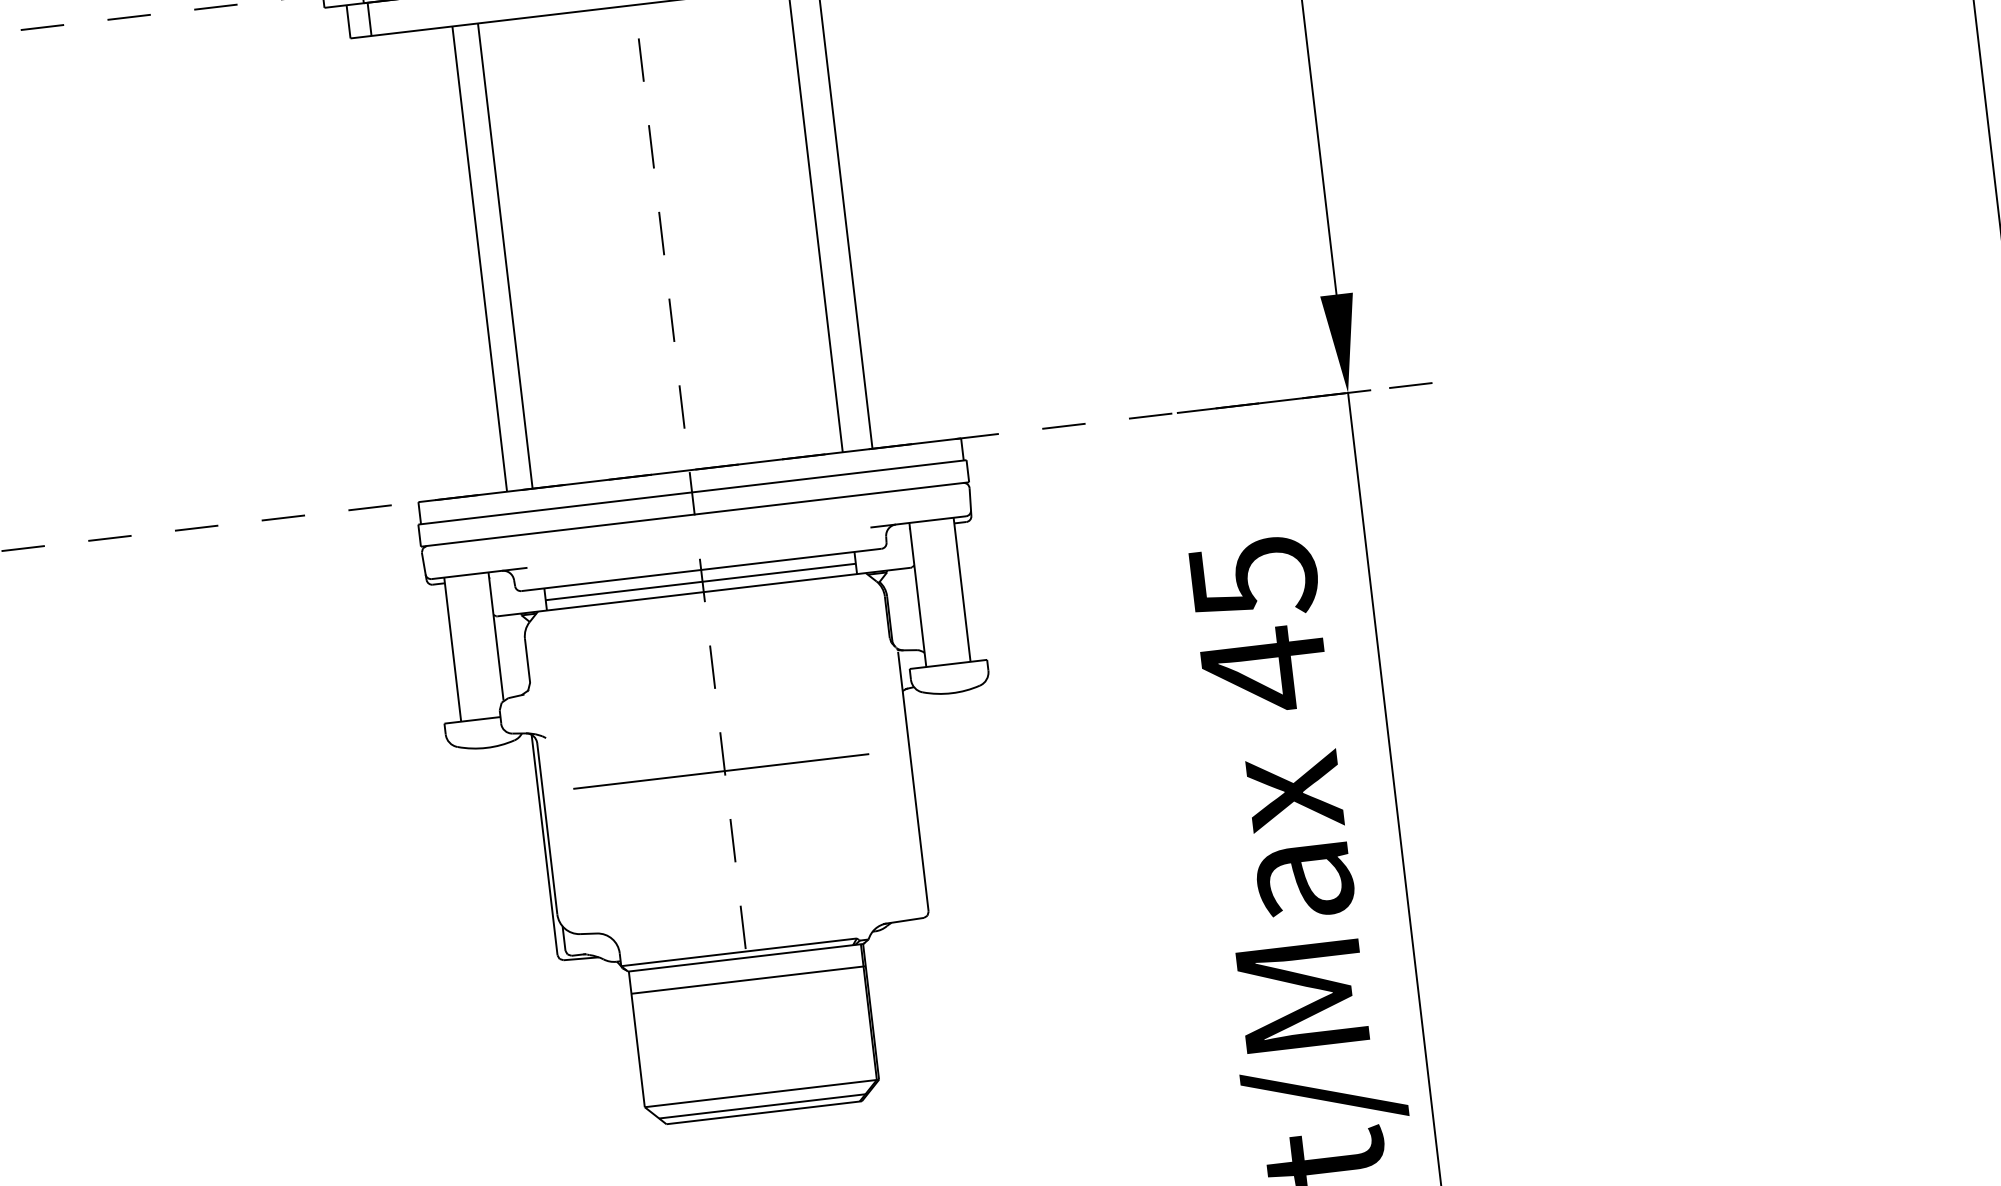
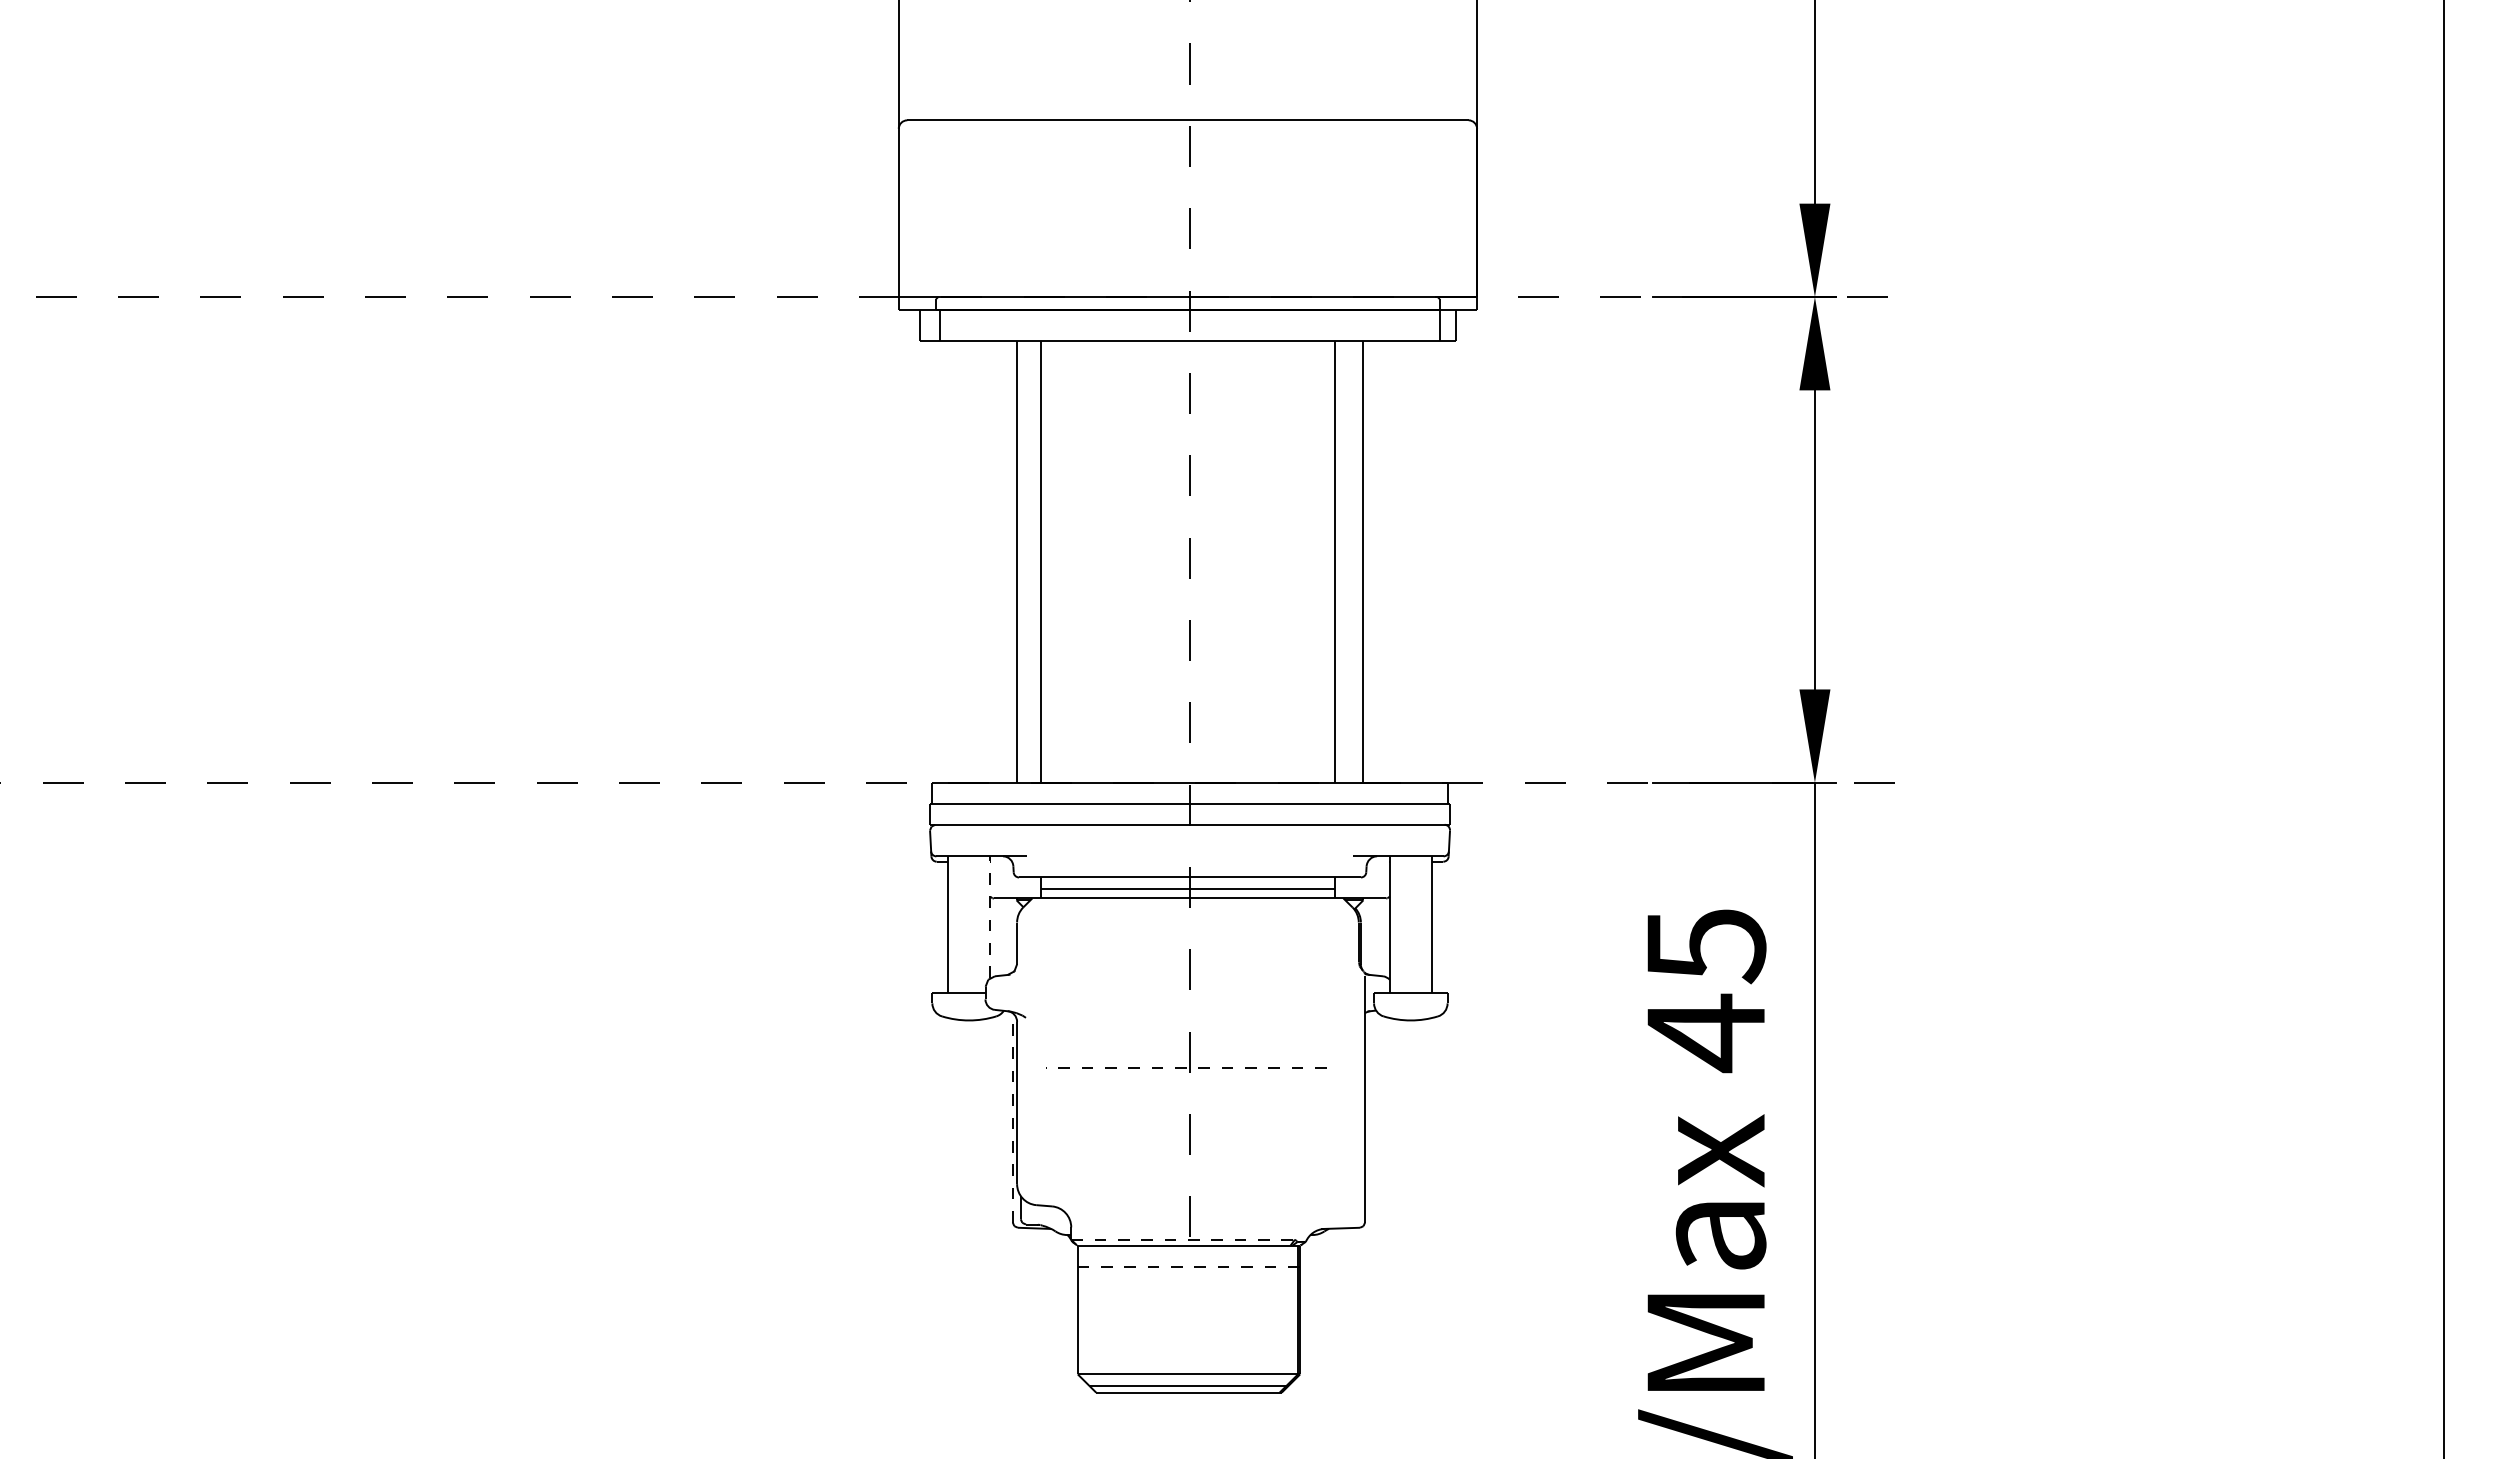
line: (496, 636) -> (990, 917), solid -> dashed
line: (720, 771) -> (1185, 1068), solid -> dashed
line: (544, 844) -> (1012, 1117), solid -> dashed
line: (739, 952) -> (1183, 1239), solid -> dashed
line: (749, 979) -> (1189, 1266), solid -> dashed

